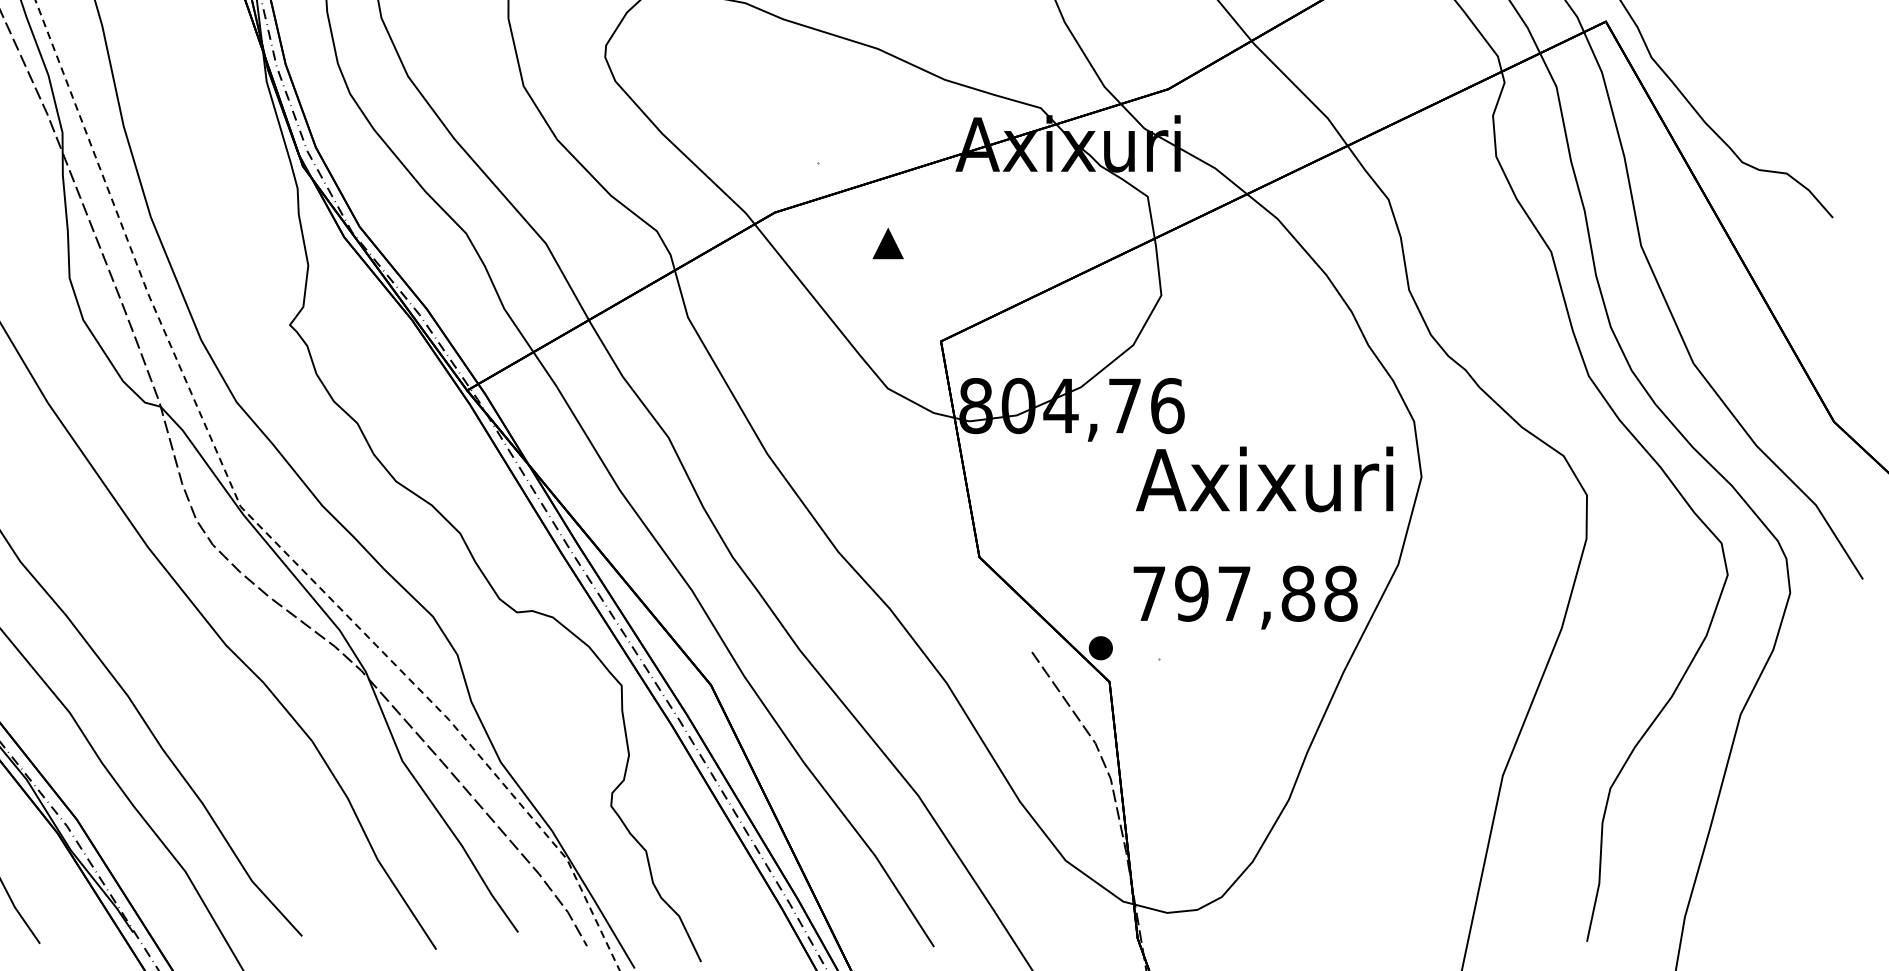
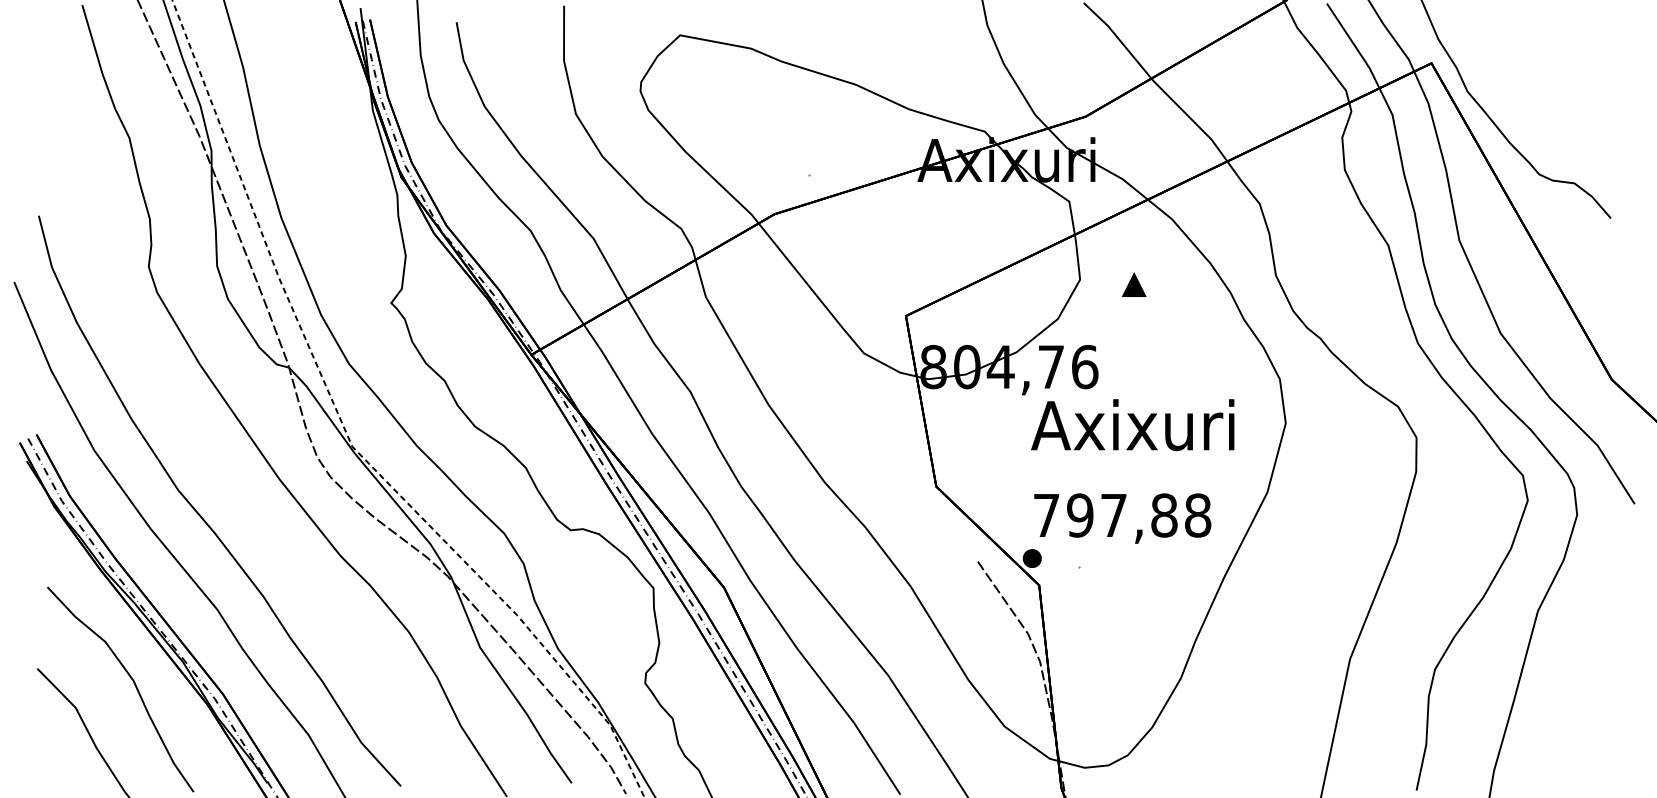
part: (888, 243) -> (1134, 284), moved
text: (1264, 479) -> (1132, 425), moved
text: (1245, 597) -> (1122, 518), moved

